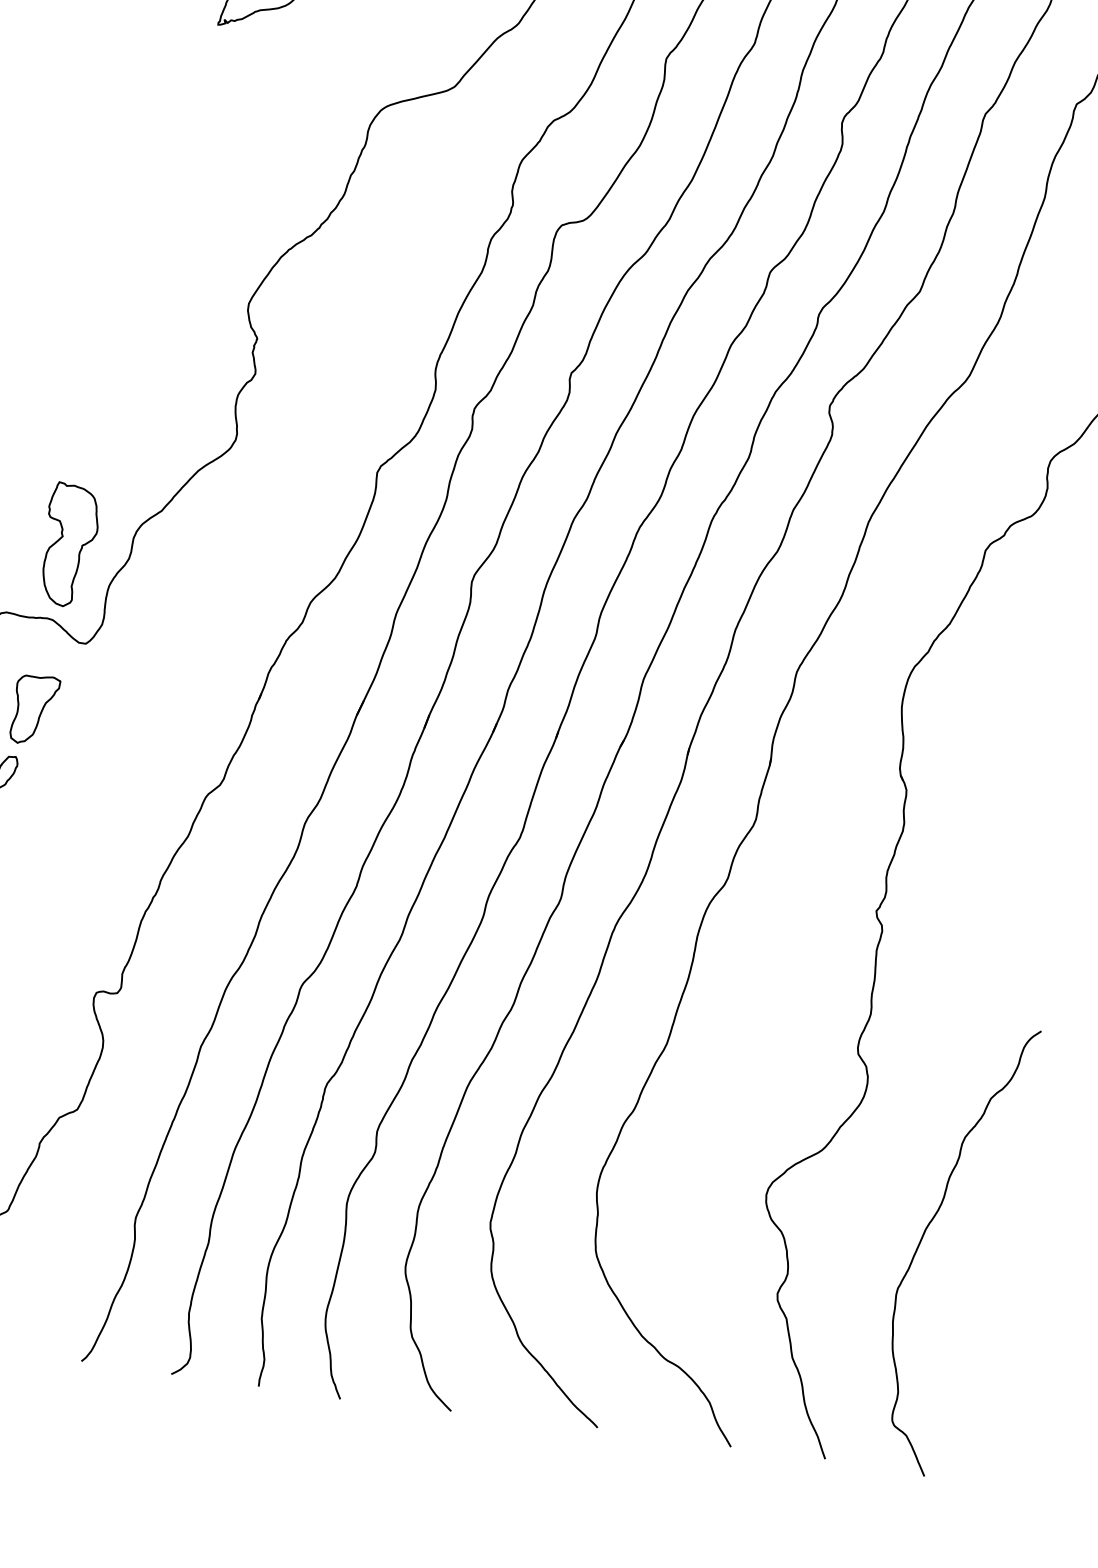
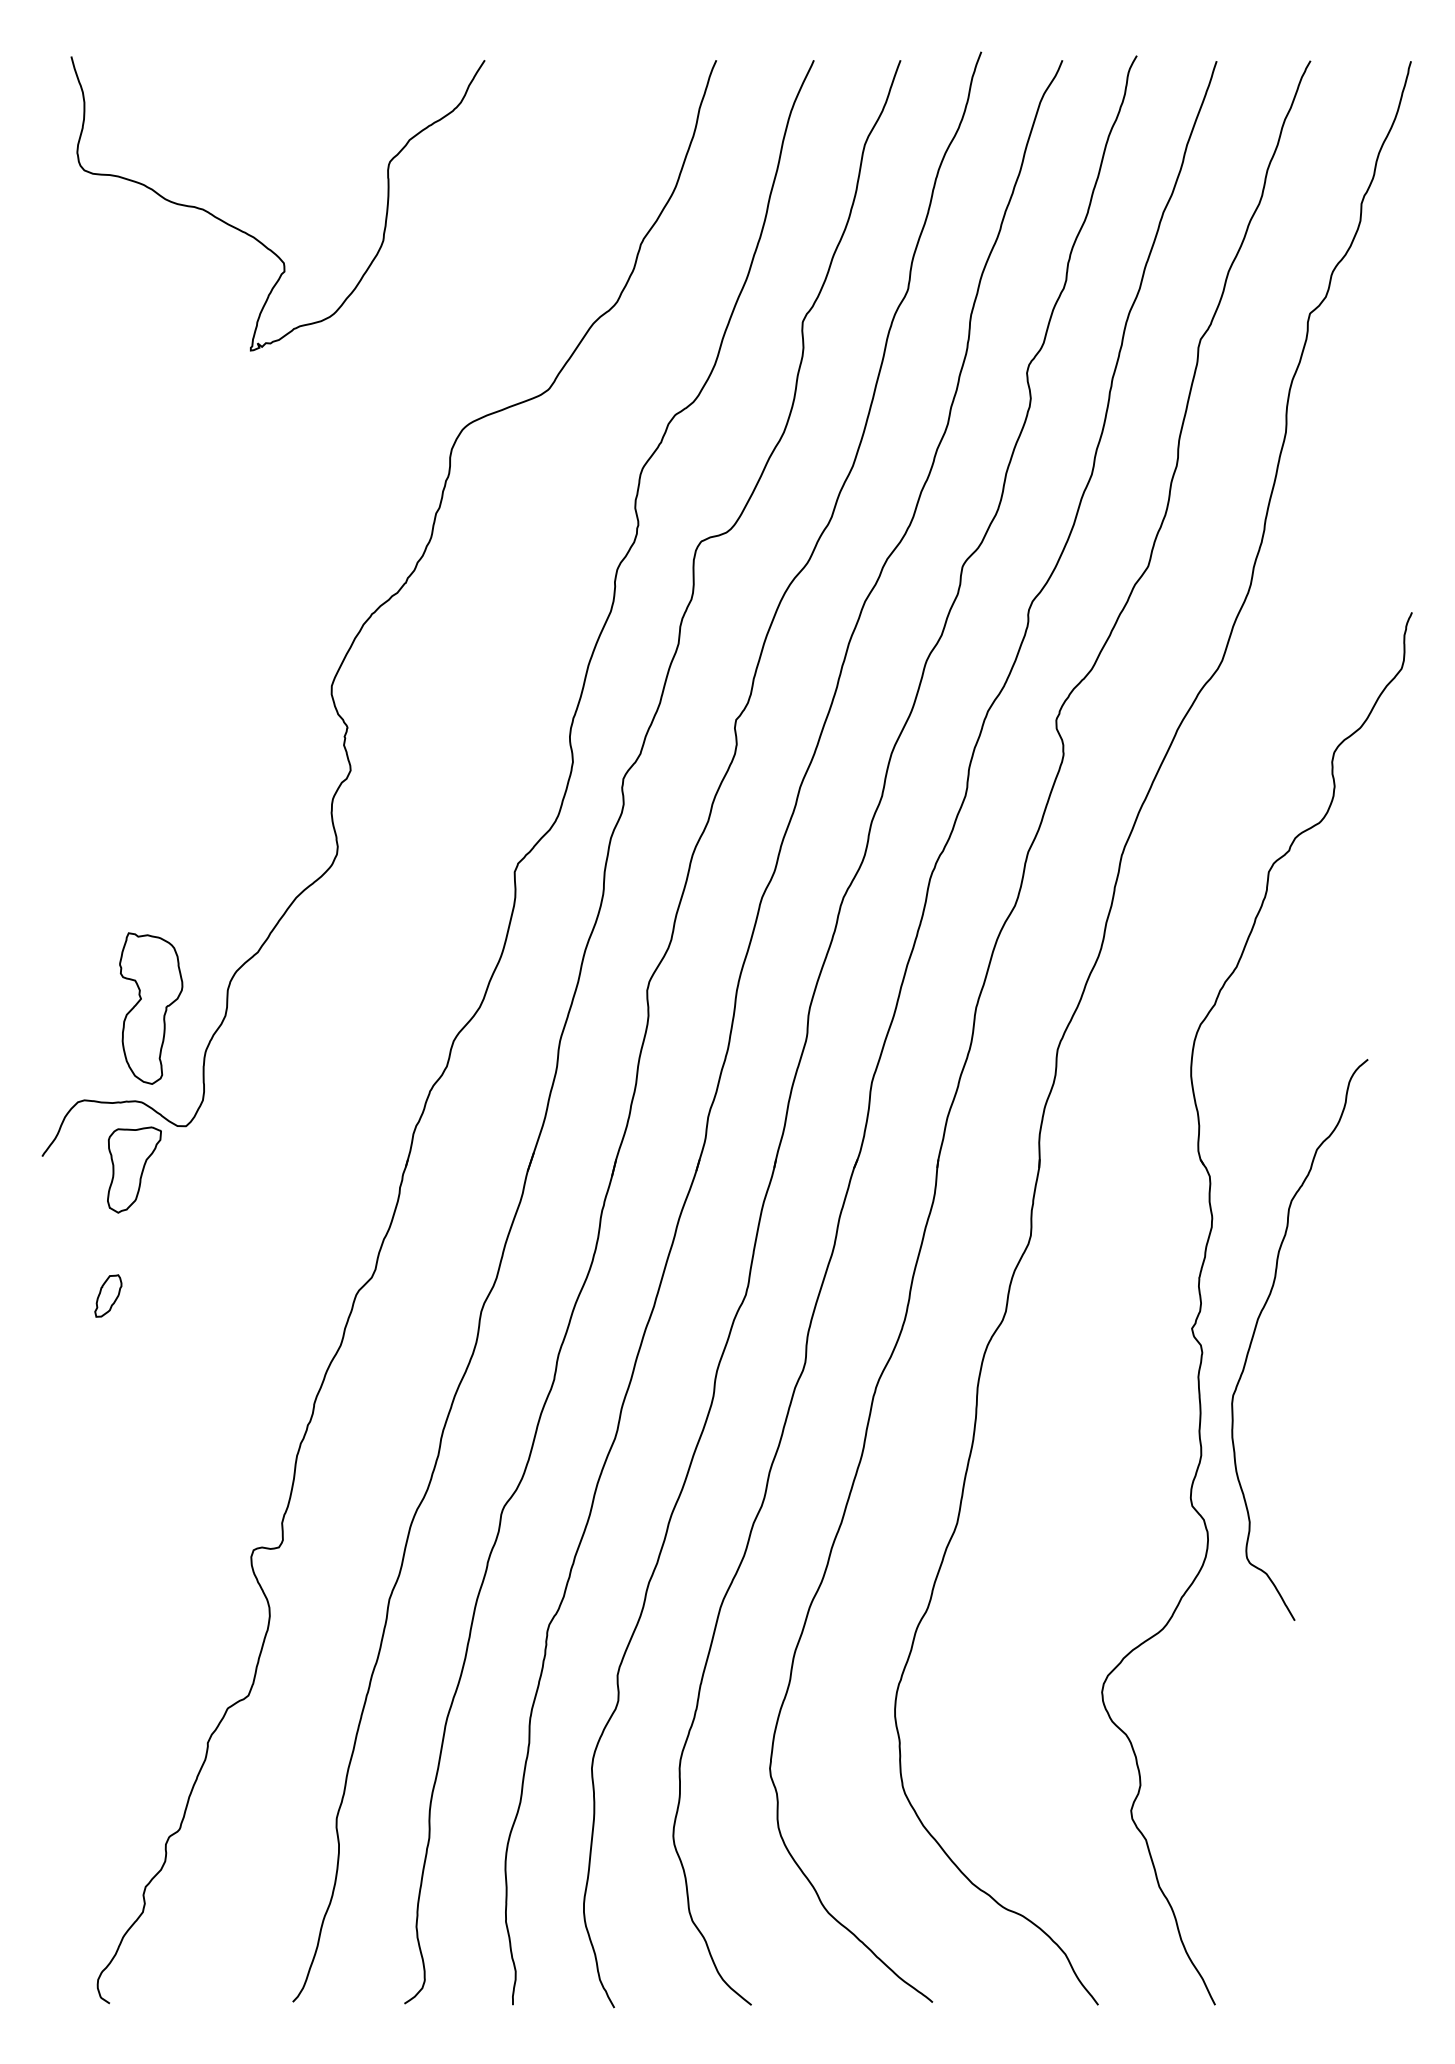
part: (35, 709) -> (134, 1169), moved
curve: (924, 1234) -> (1257, 1325), moved

